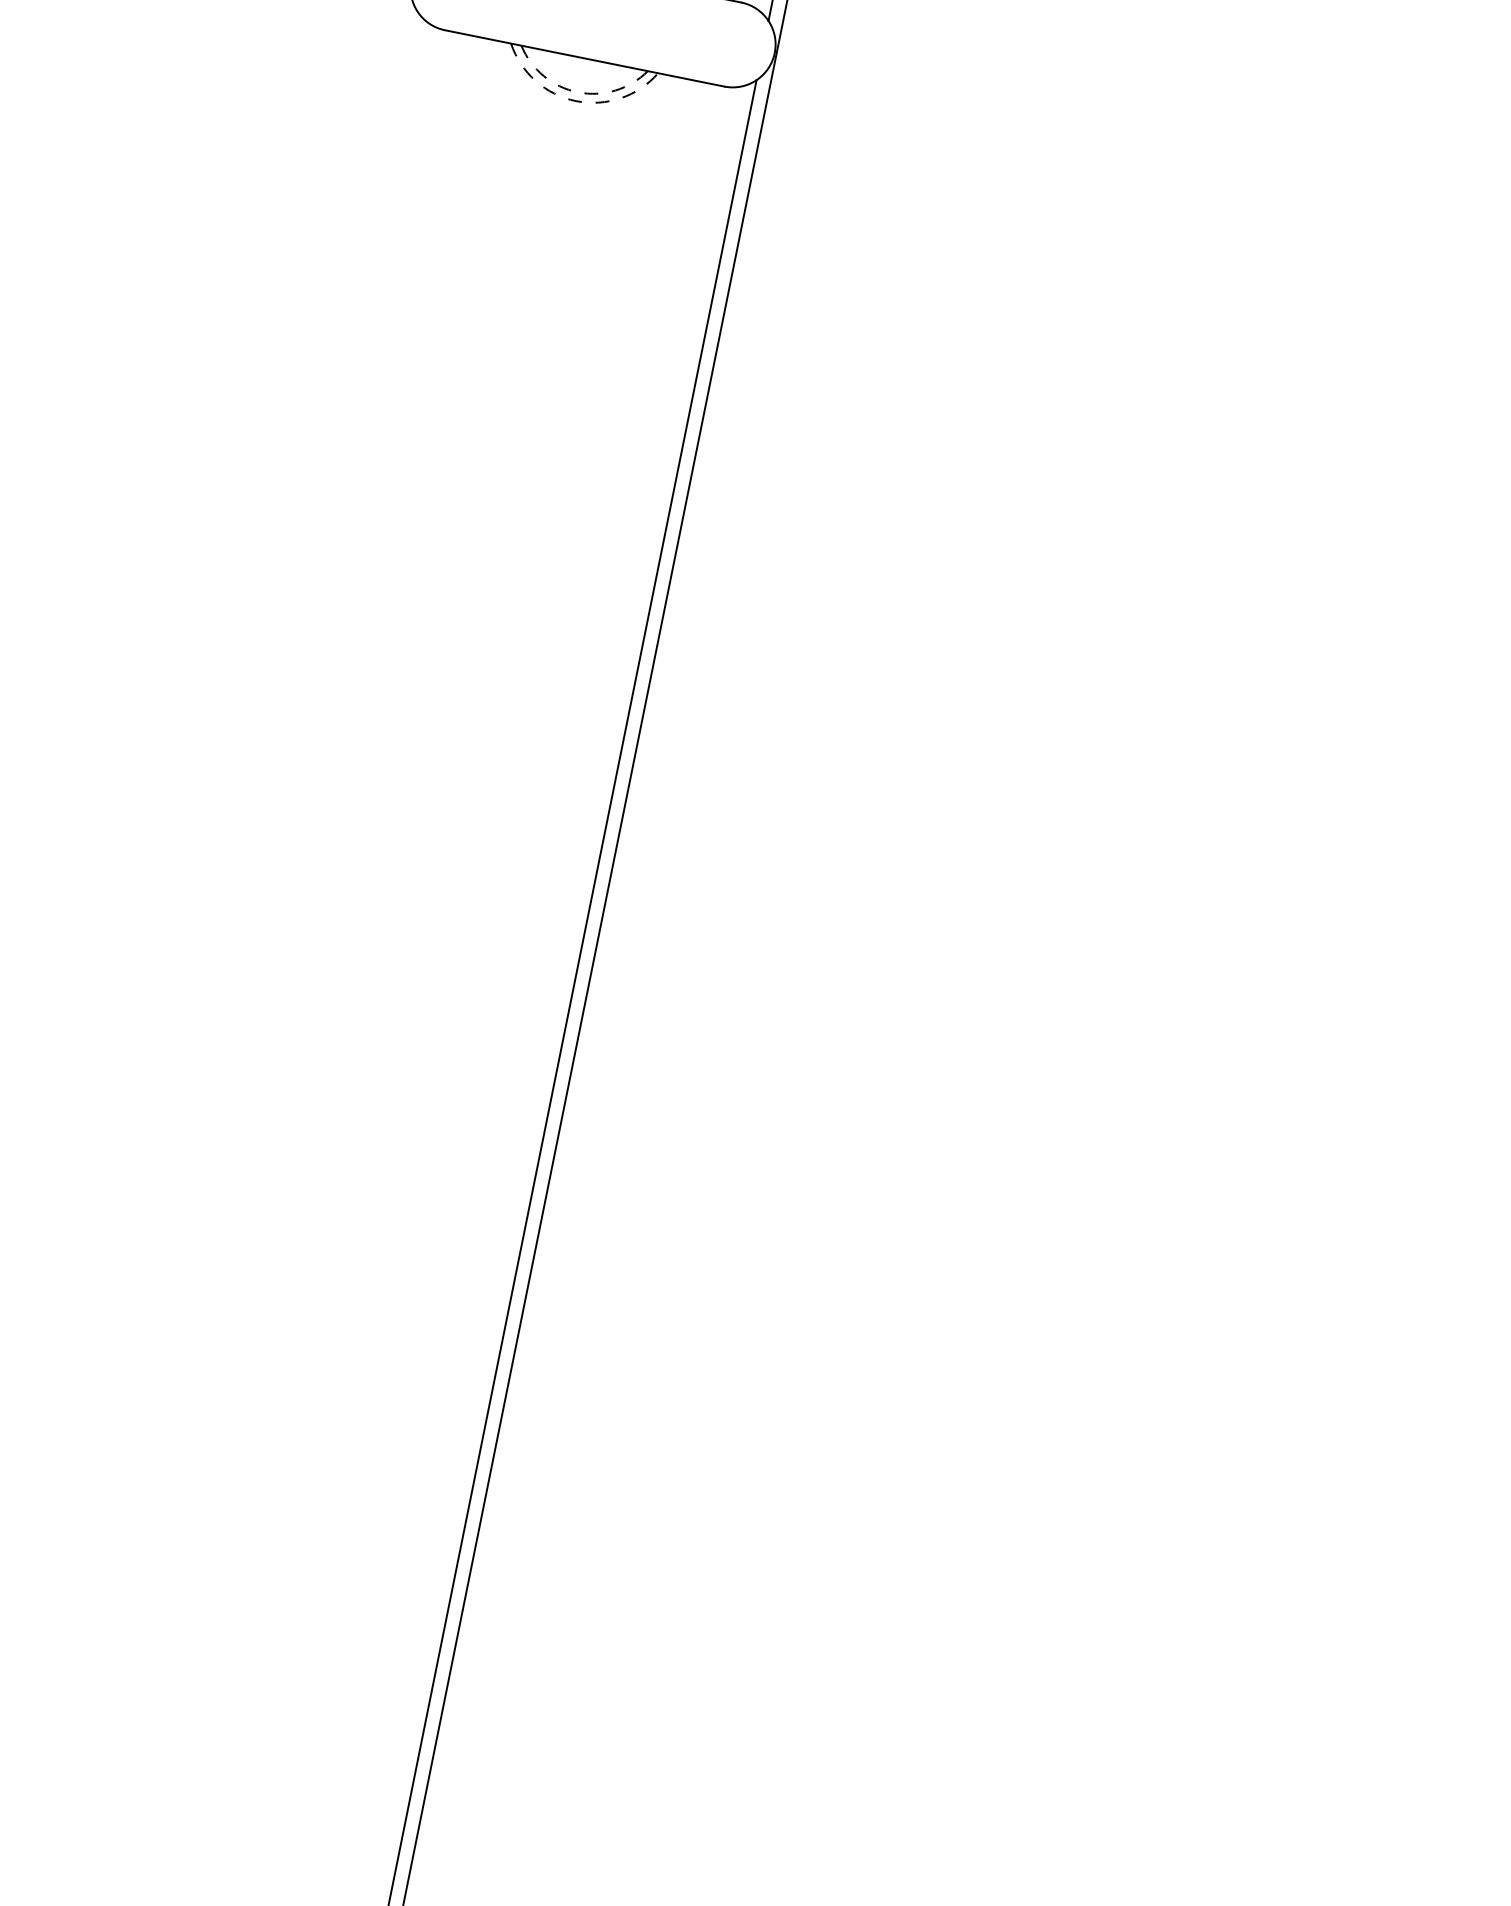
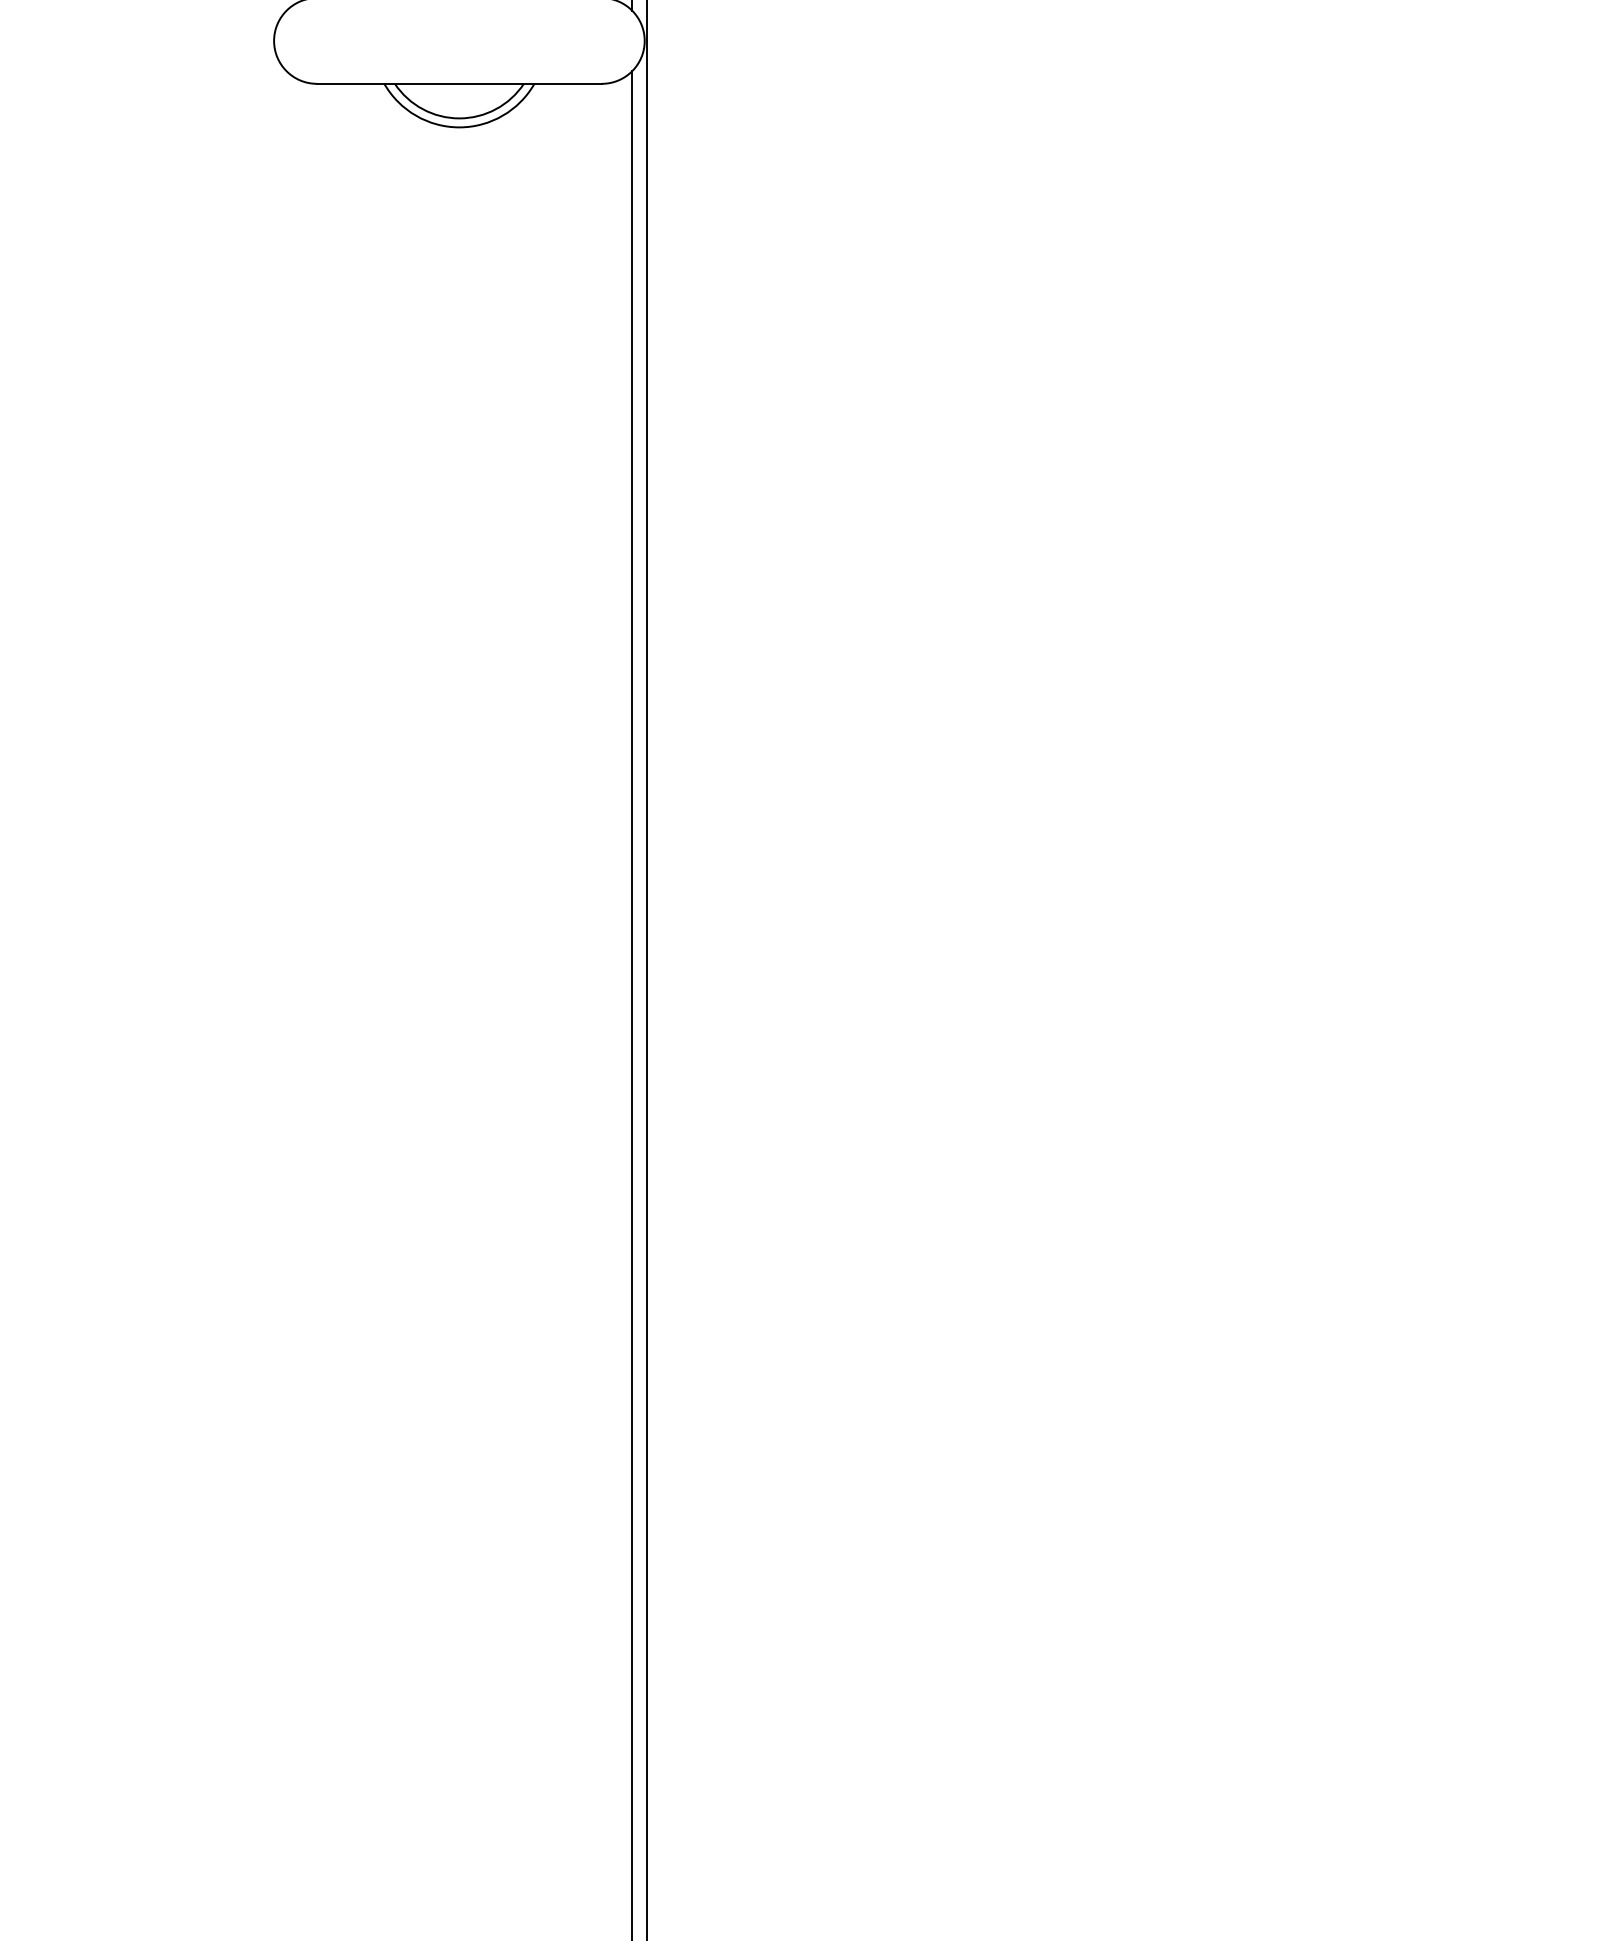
arc: (577, 92) -> (459, 118), dashed -> solid
arc: (576, 101) -> (459, 127), dashed -> solid

